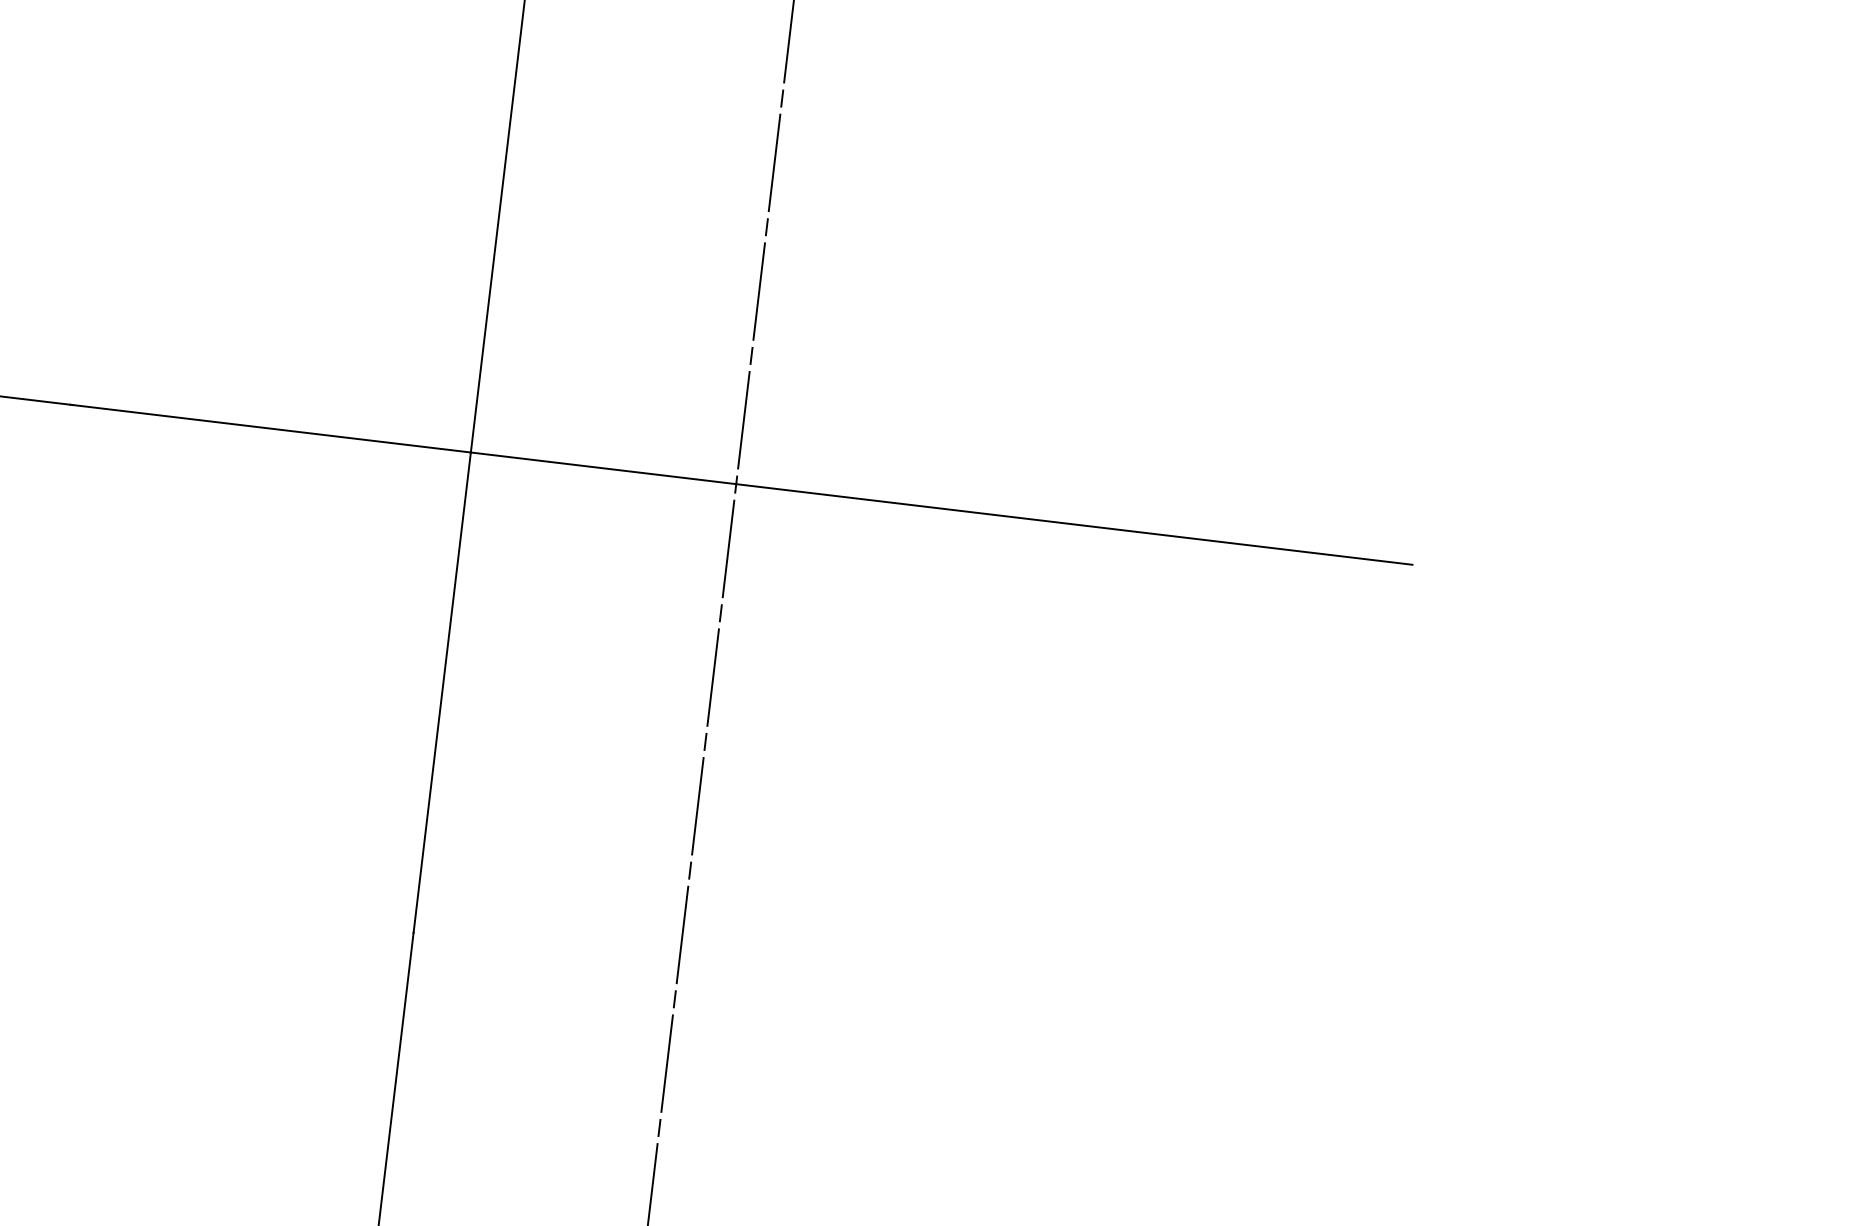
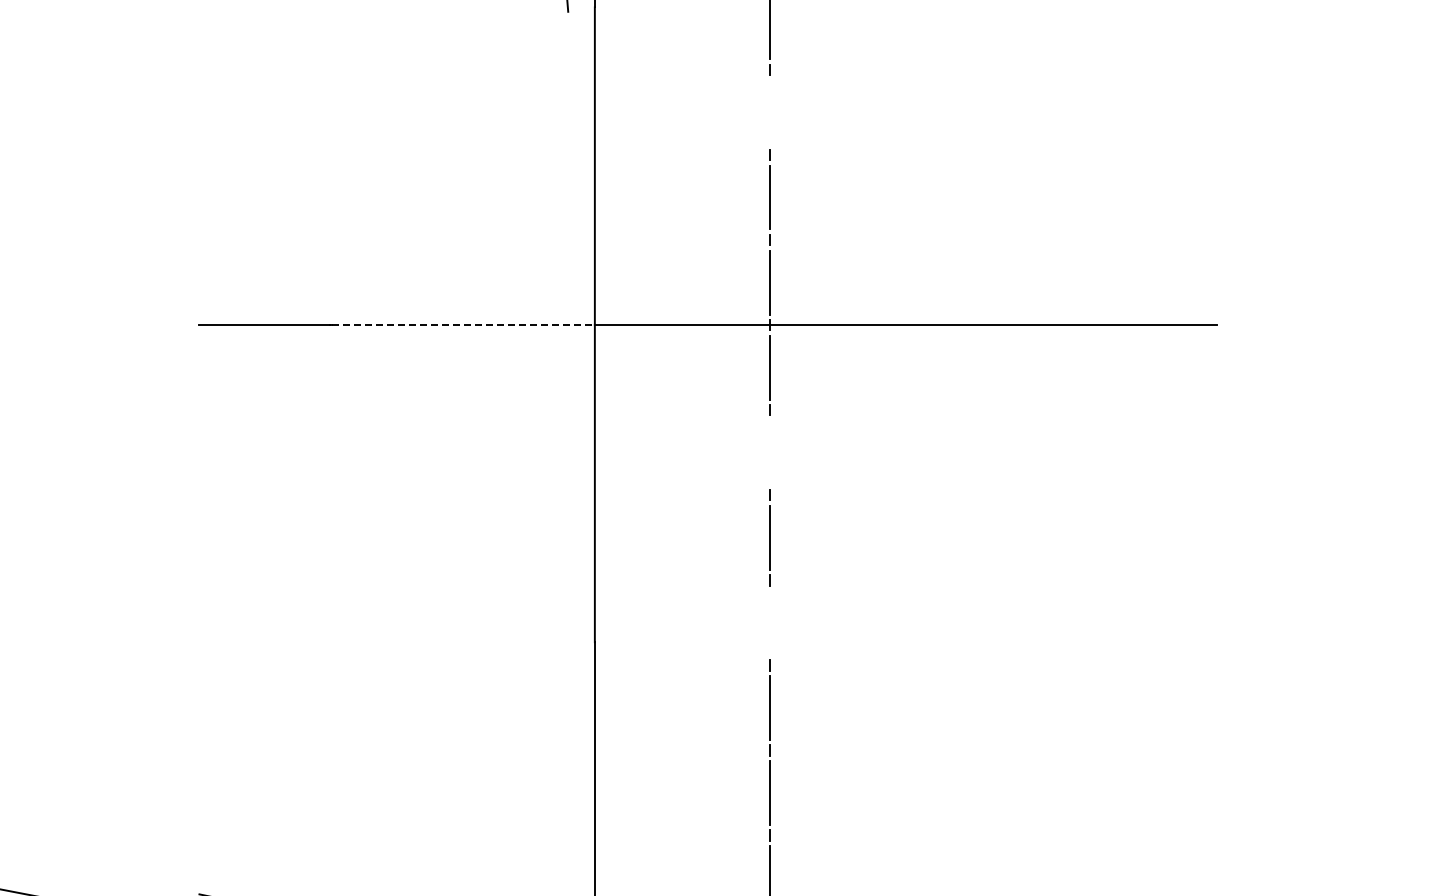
line: (774, 162) -> (770, 112), removed
line: (272, 428) -> (463, 324), solid -> dashed
line: (713, 677) -> (770, 452), removed
line: (682, 934) -> (770, 622), removed

